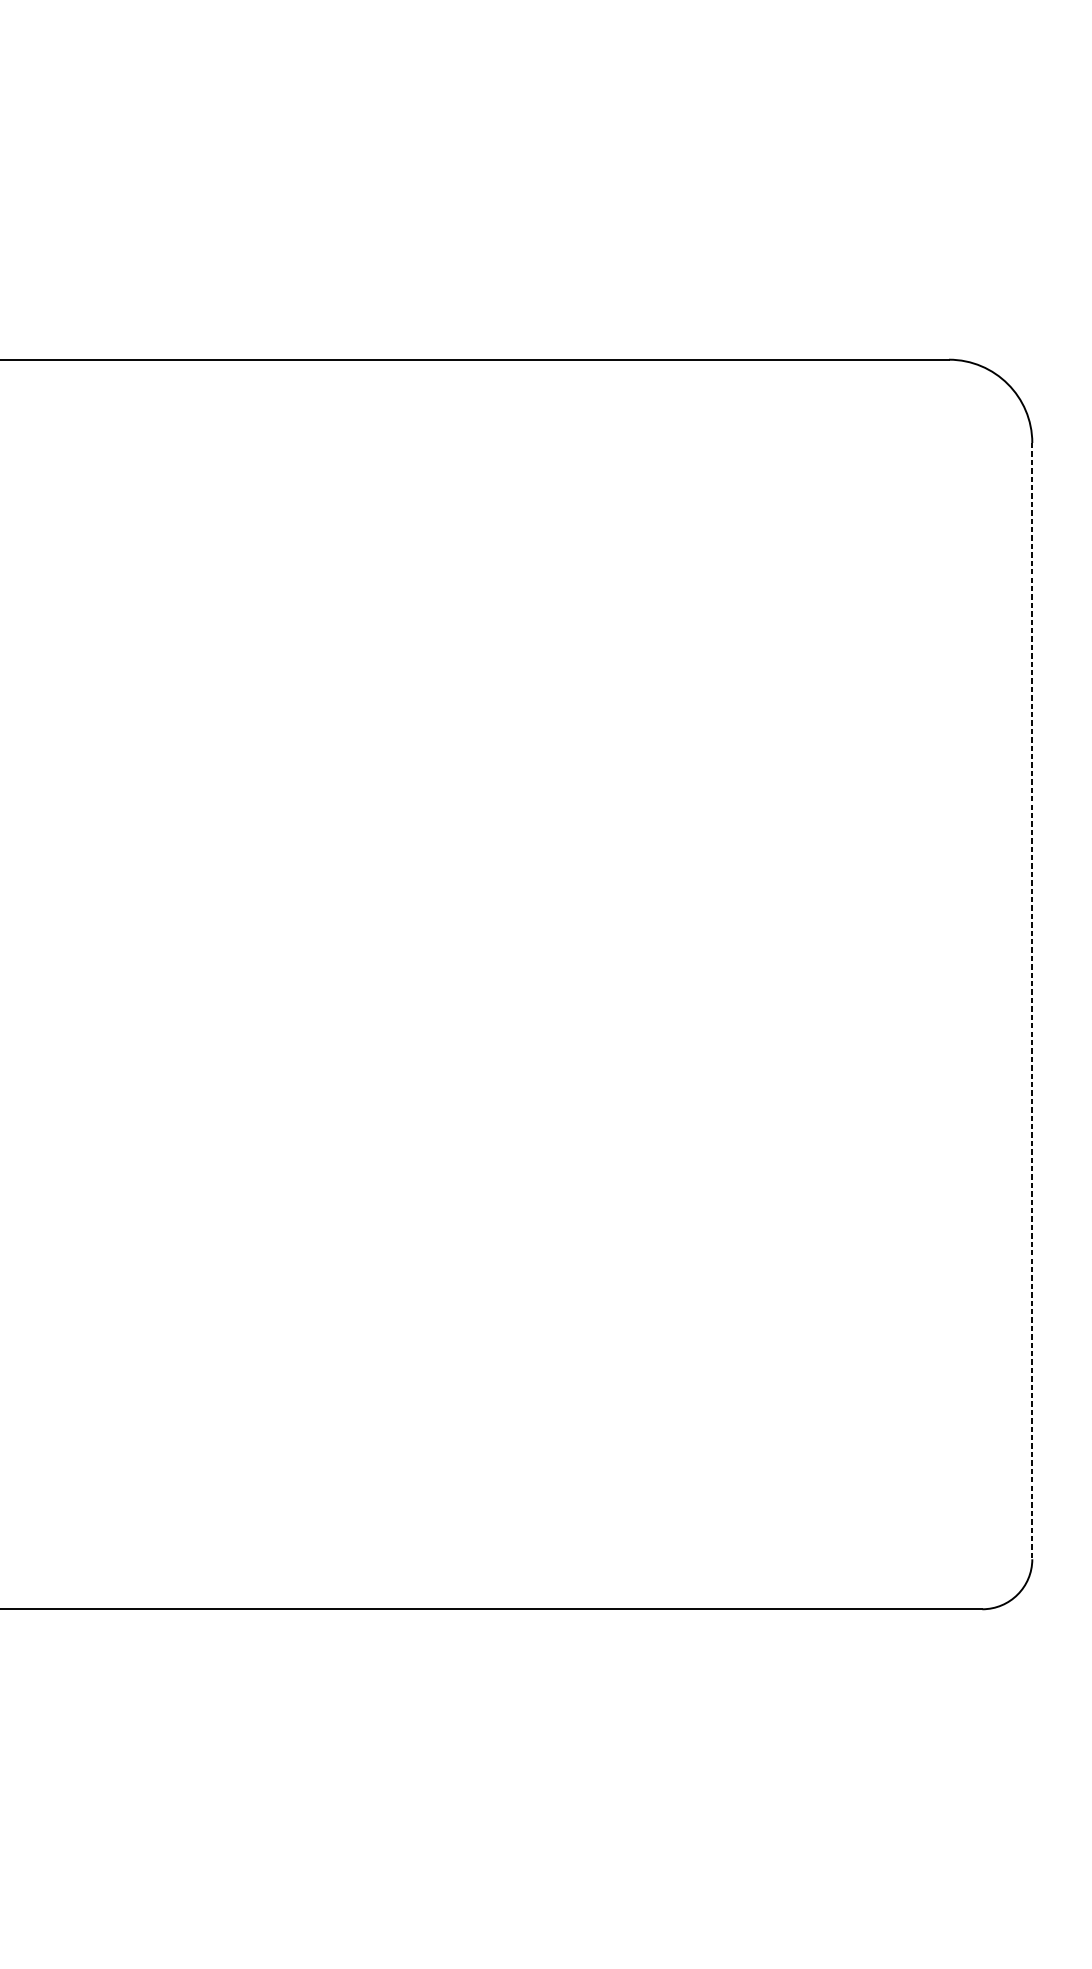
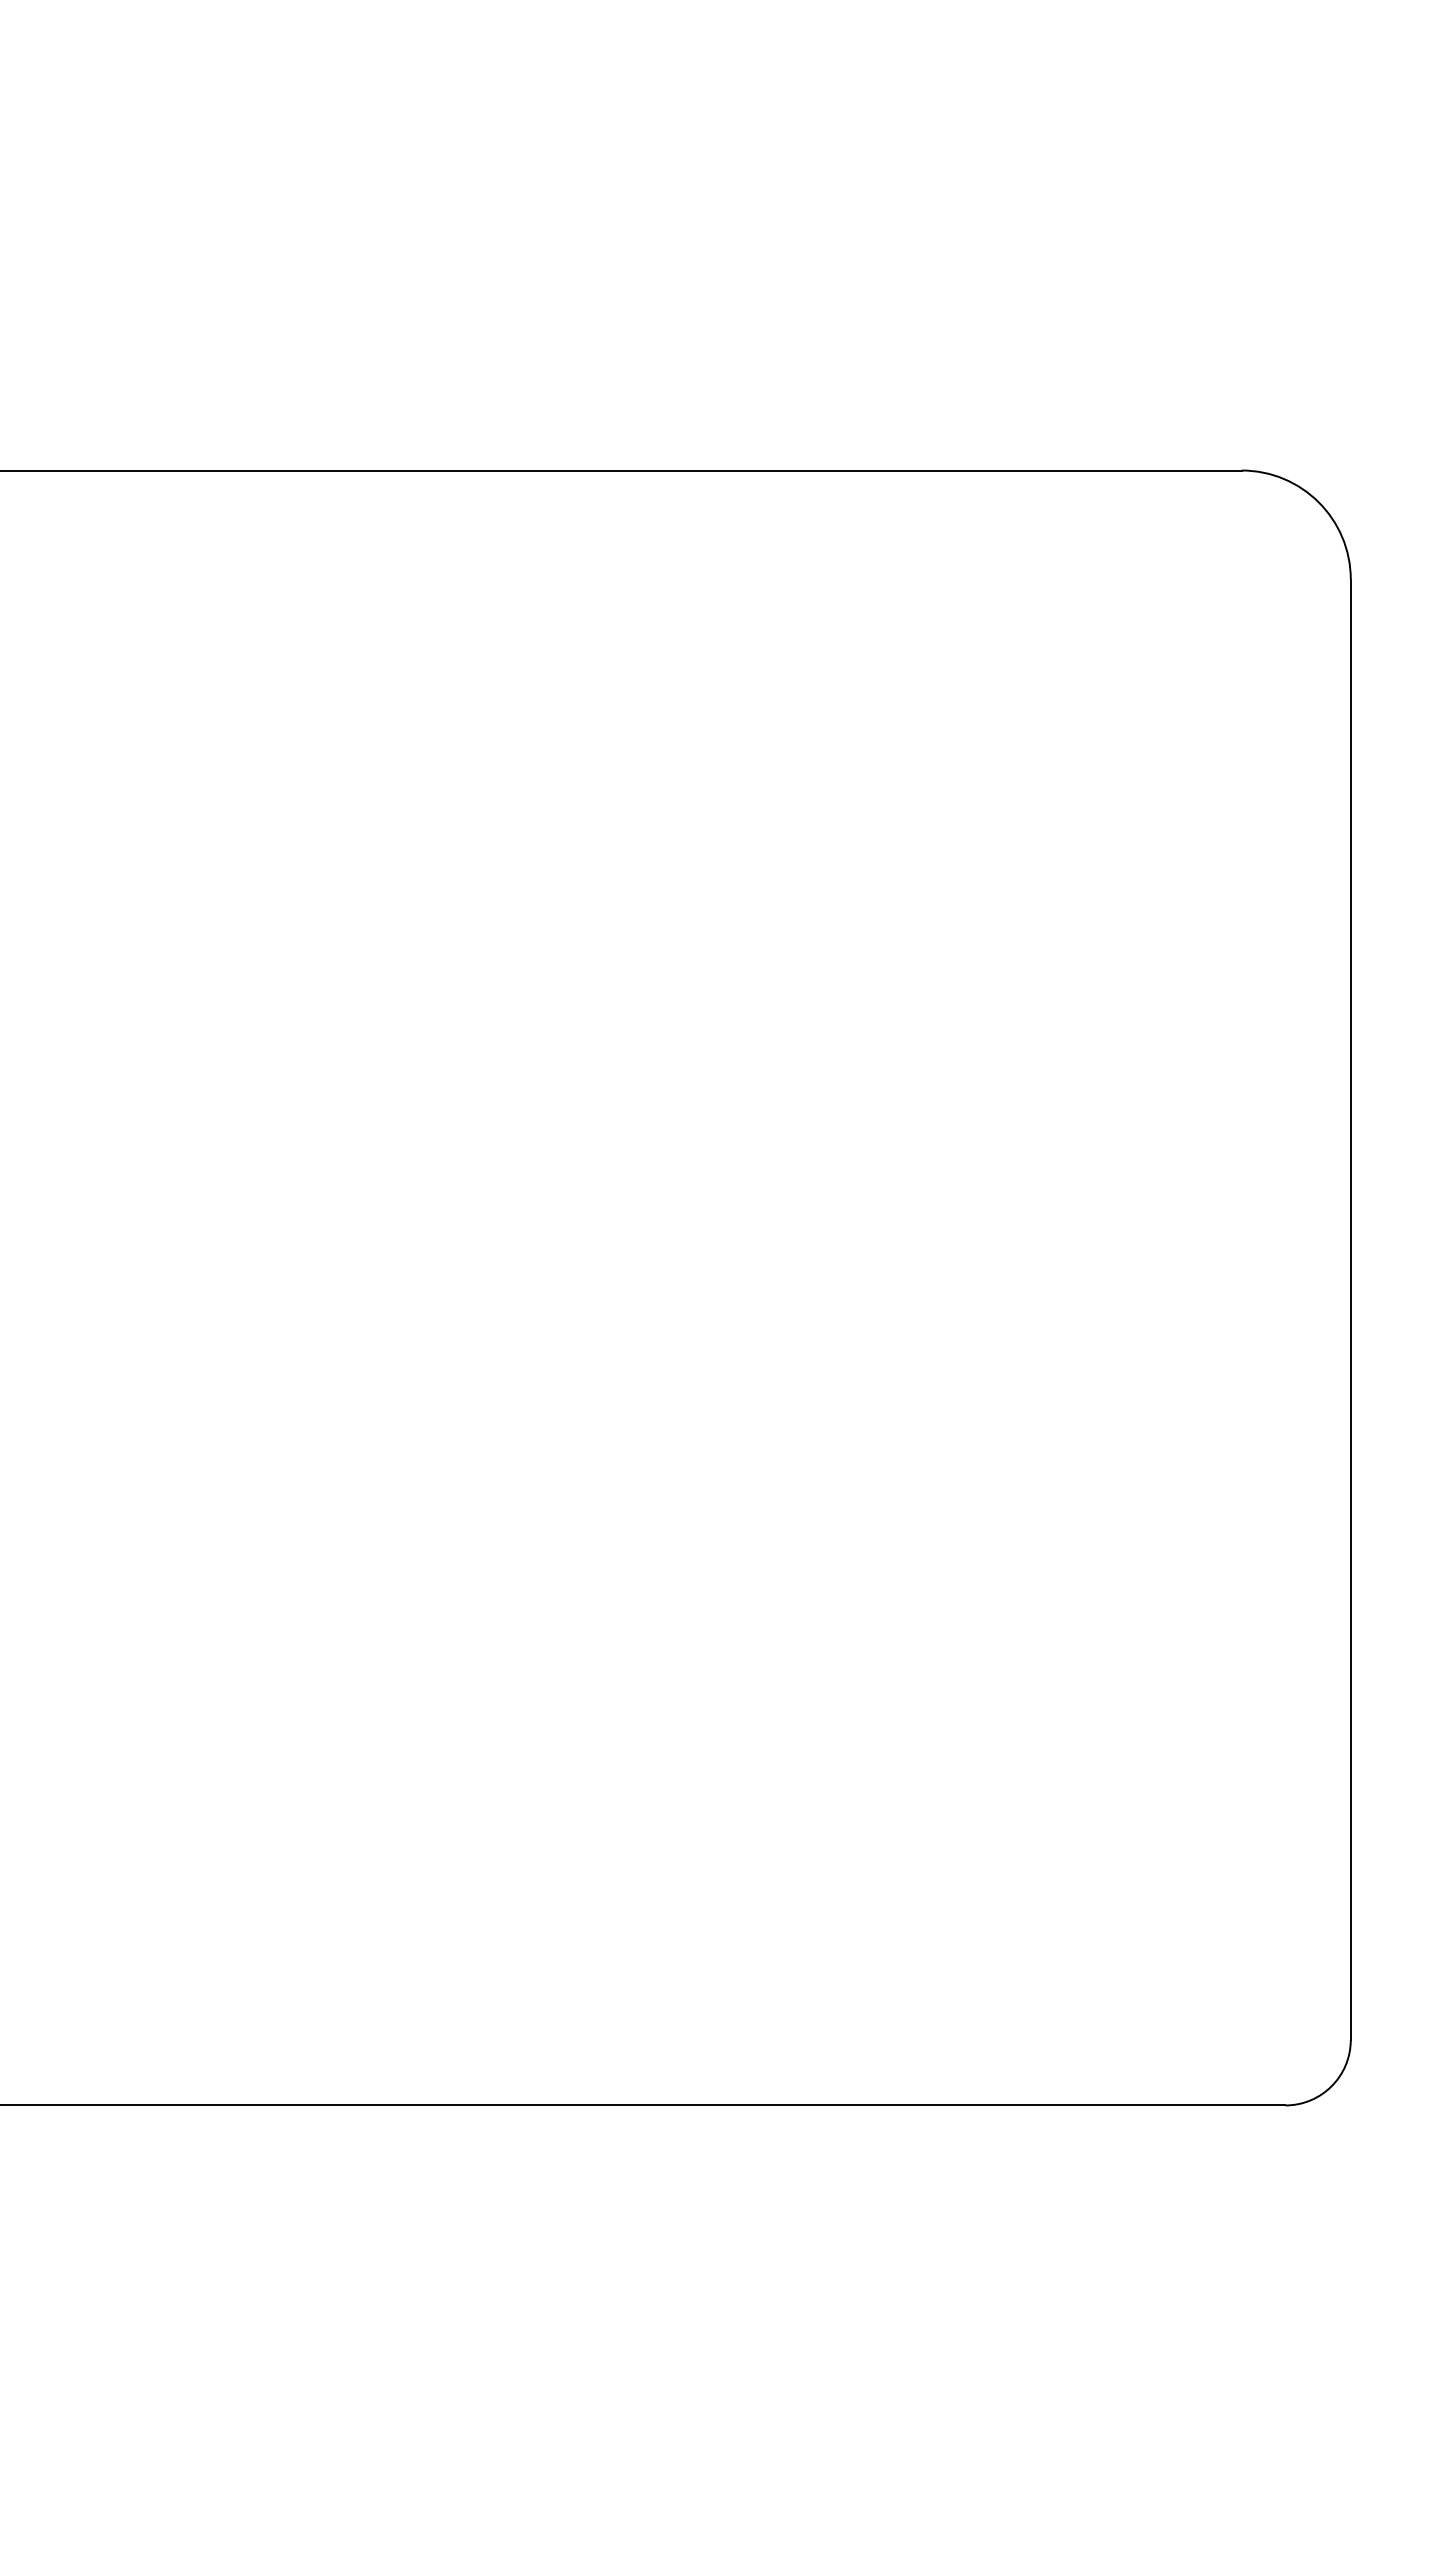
line: (1032, 1001) -> (1350, 1310), dashed -> solid

